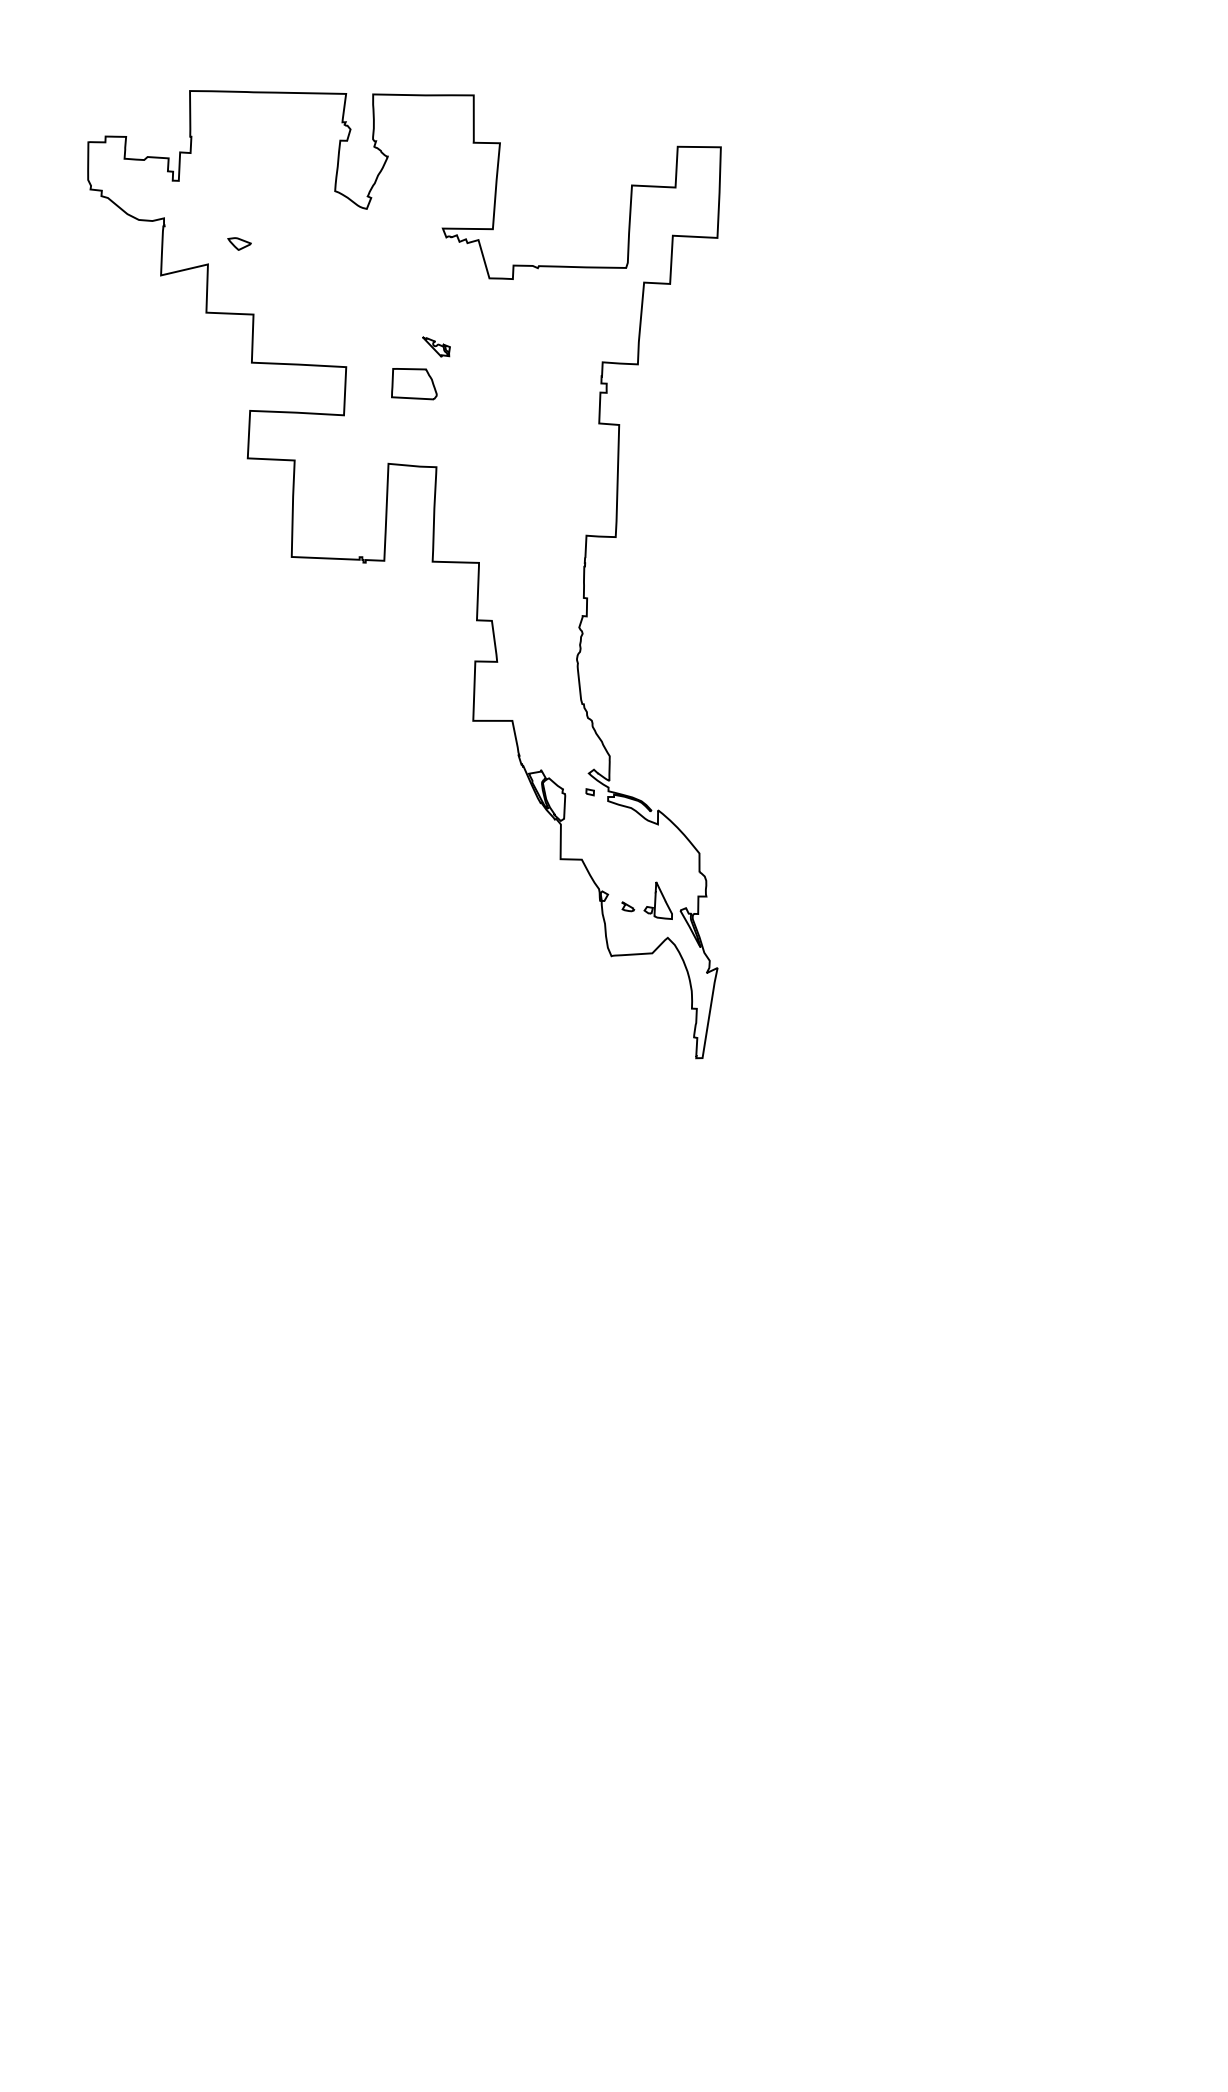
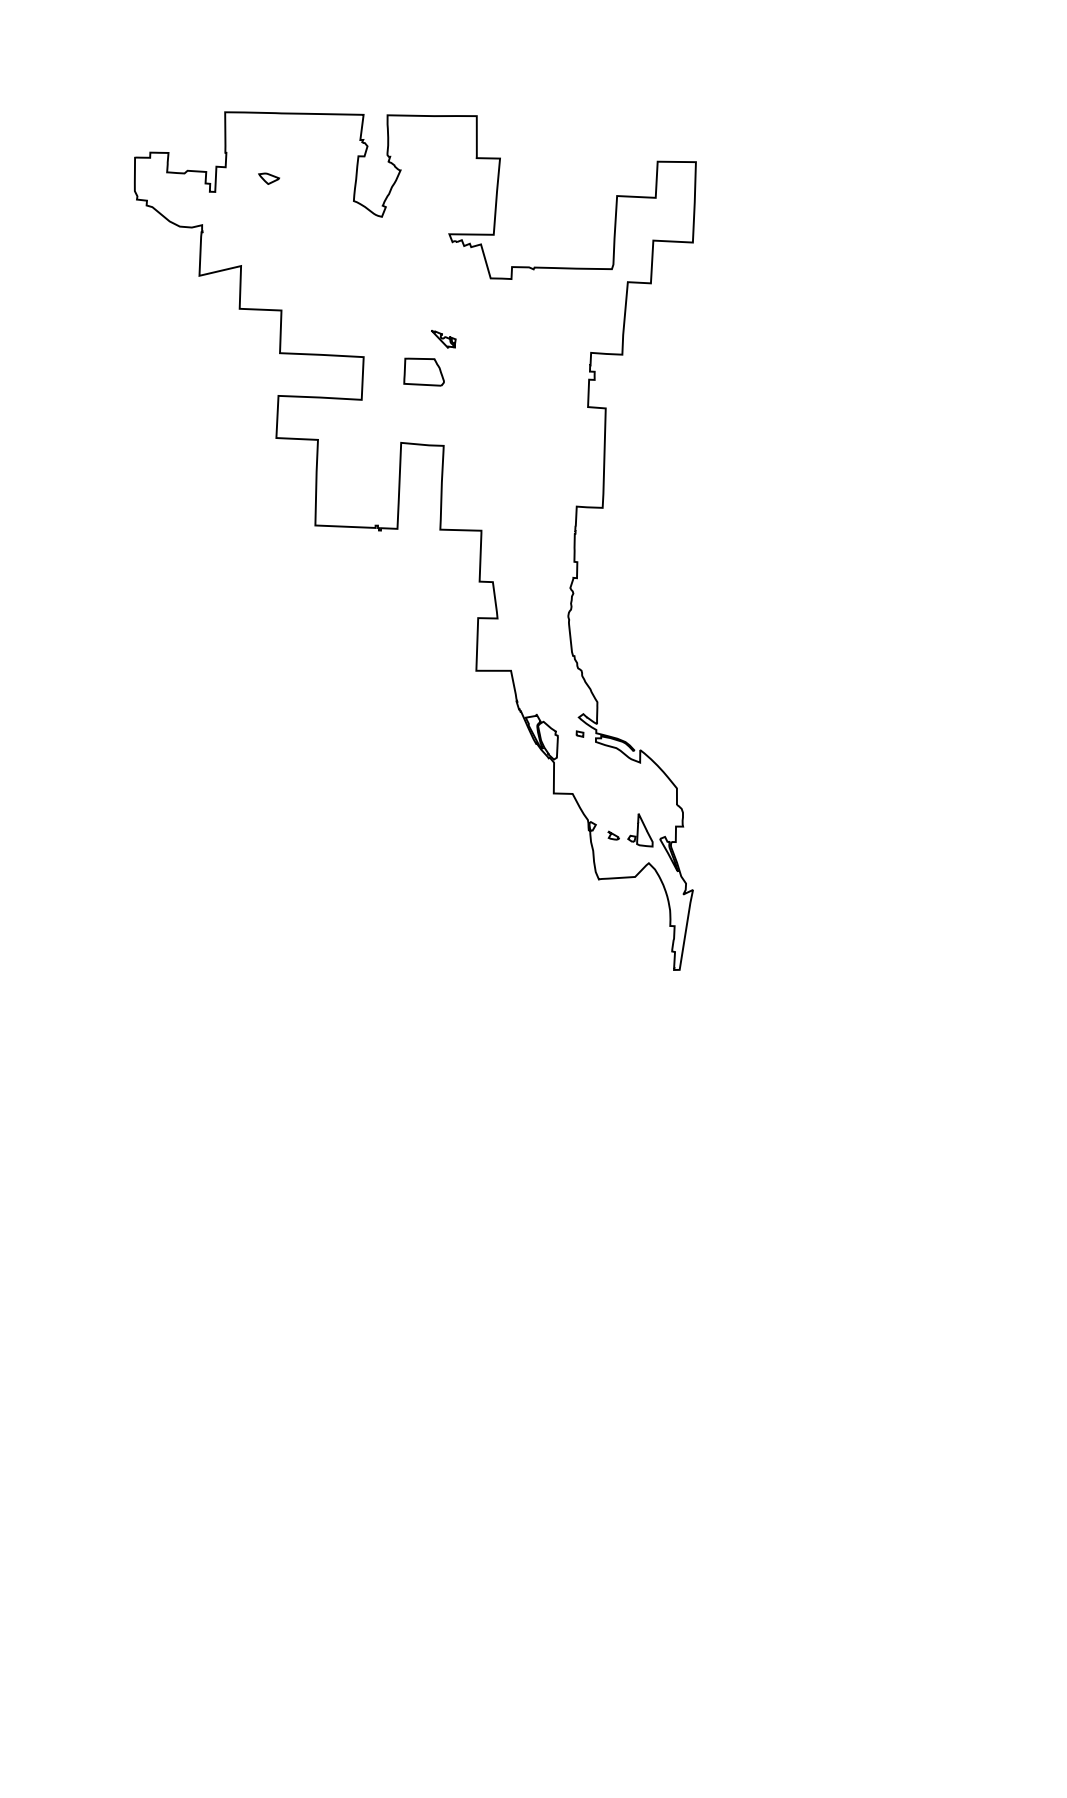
part: (239, 243) -> (269, 178), moved

